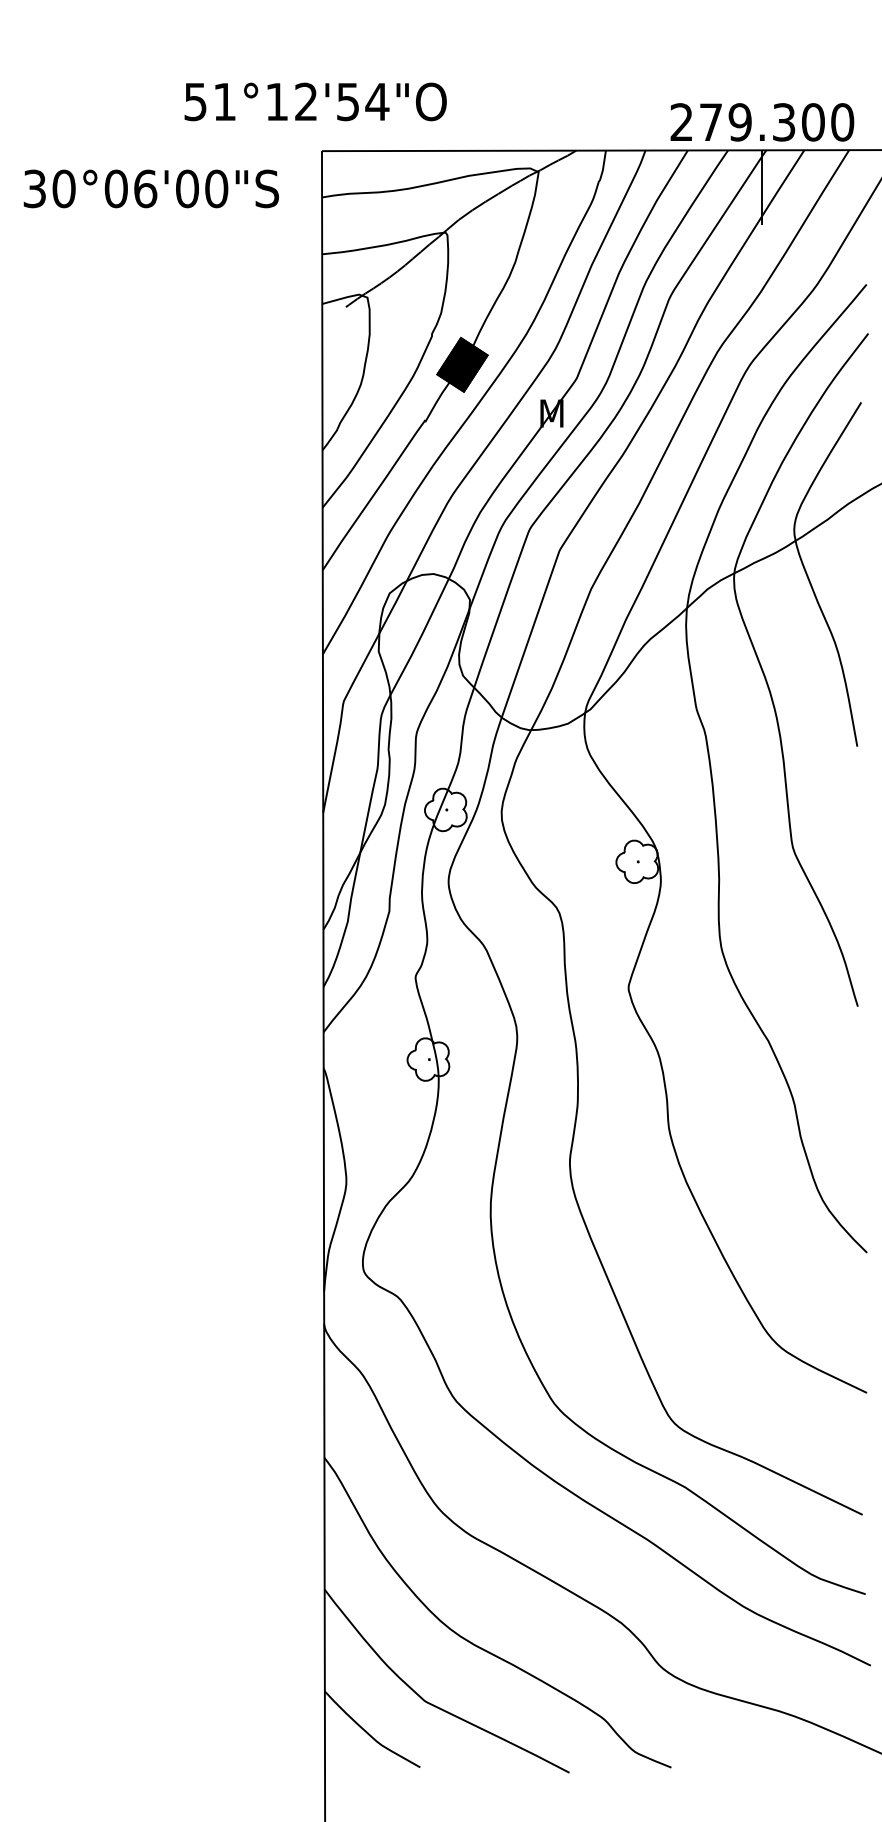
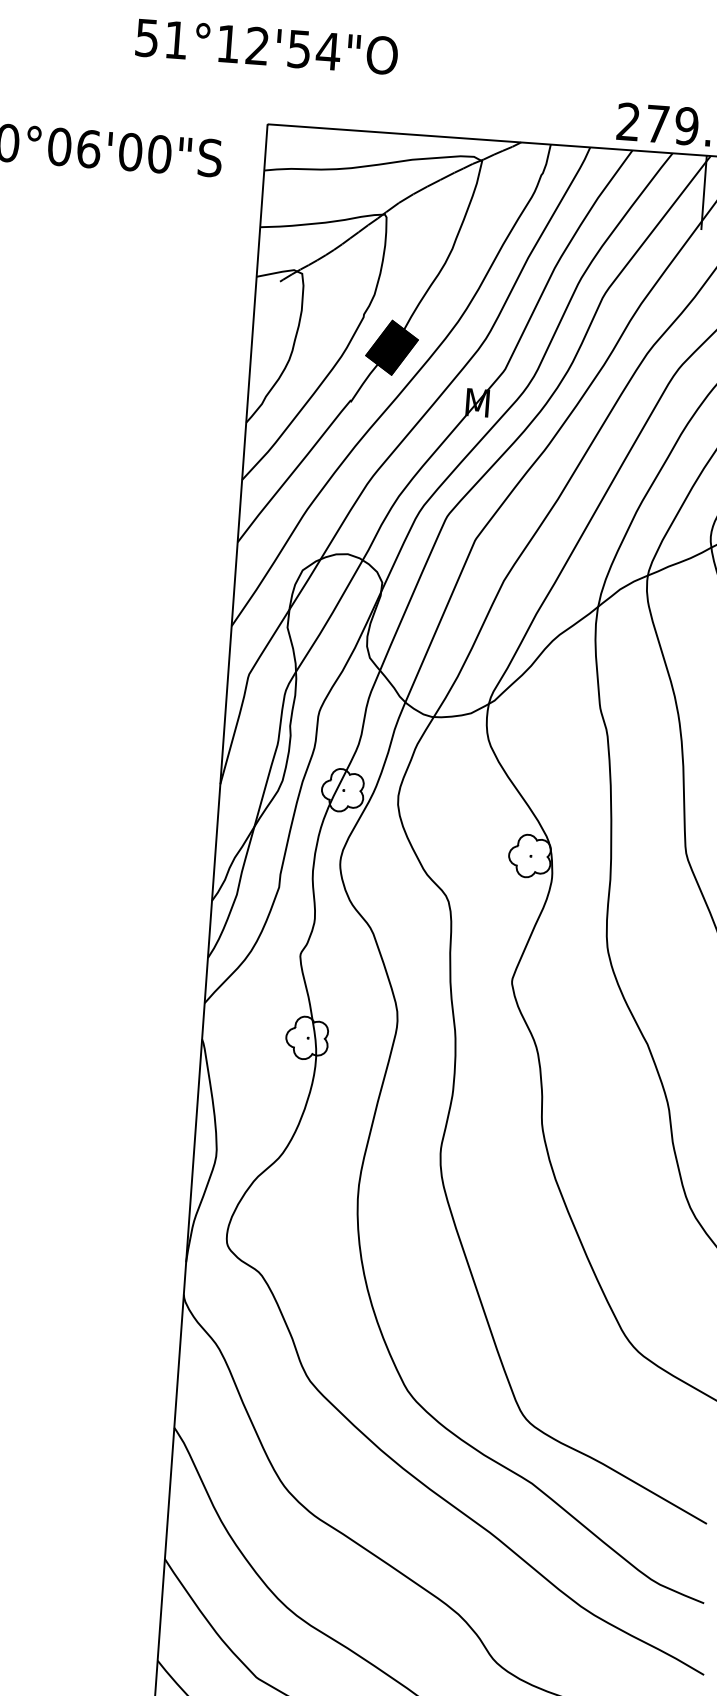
text: (315, 101) -> (266, 46), moved

